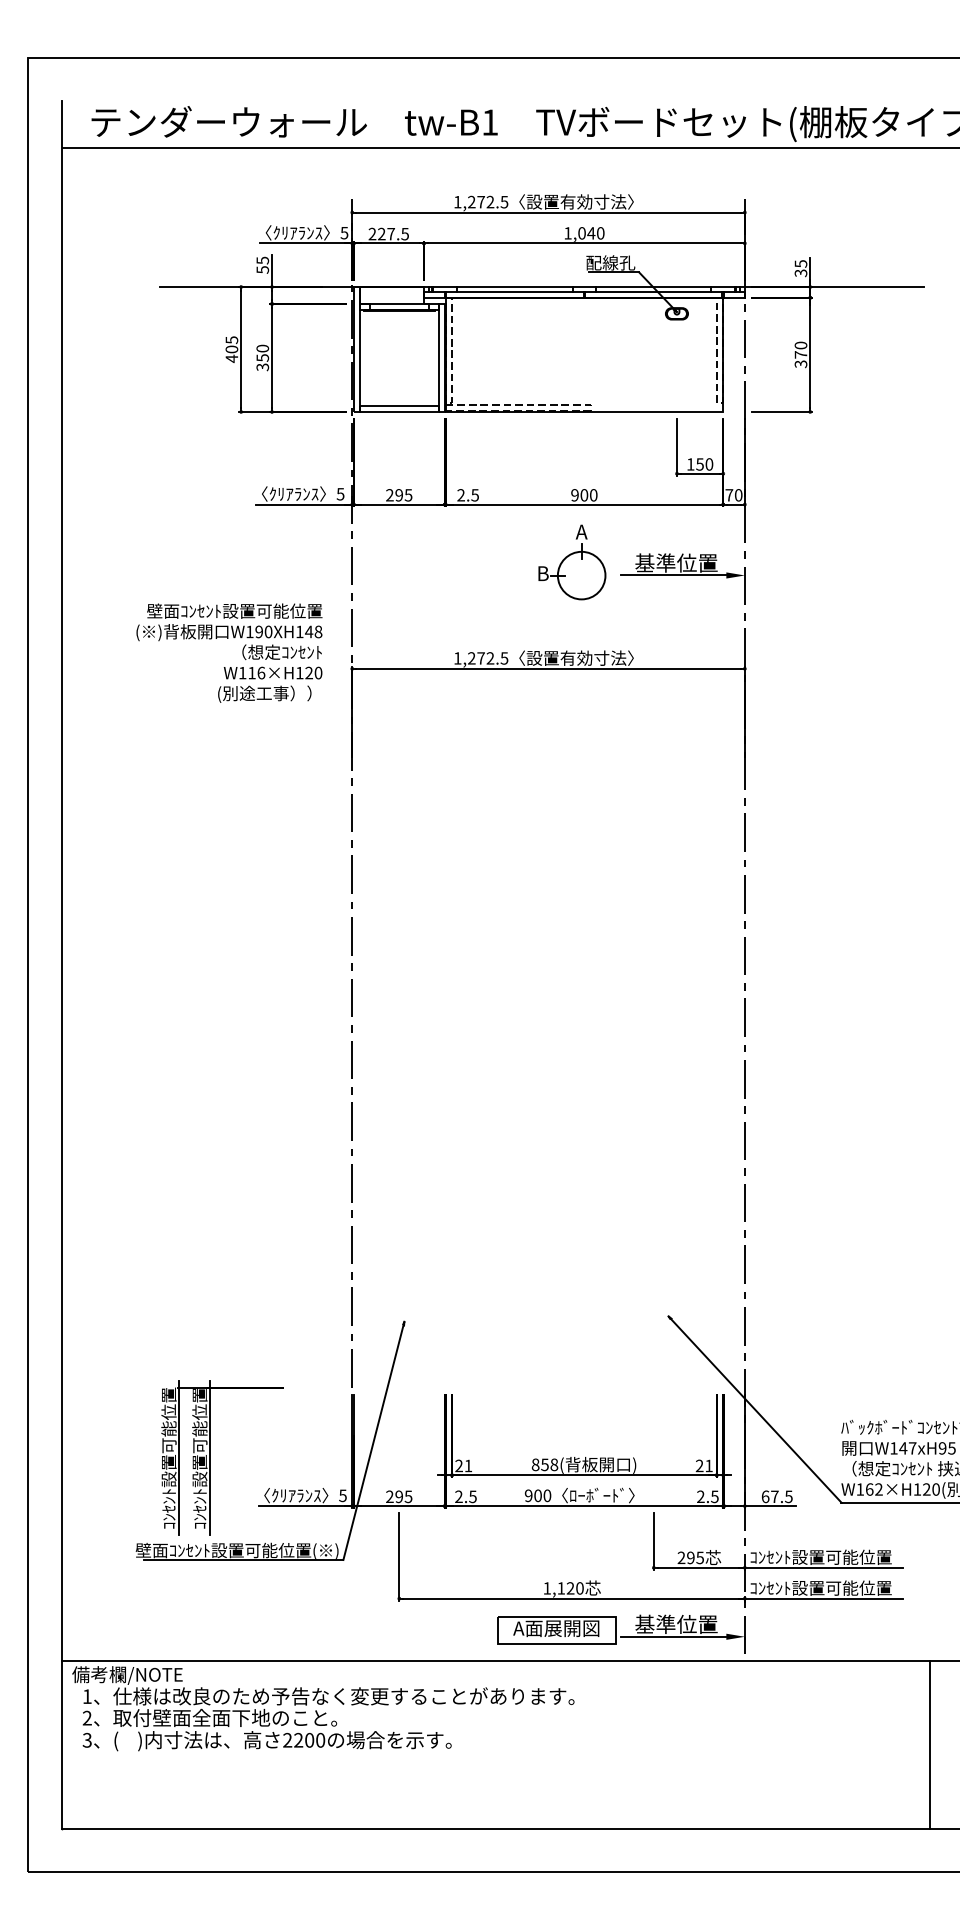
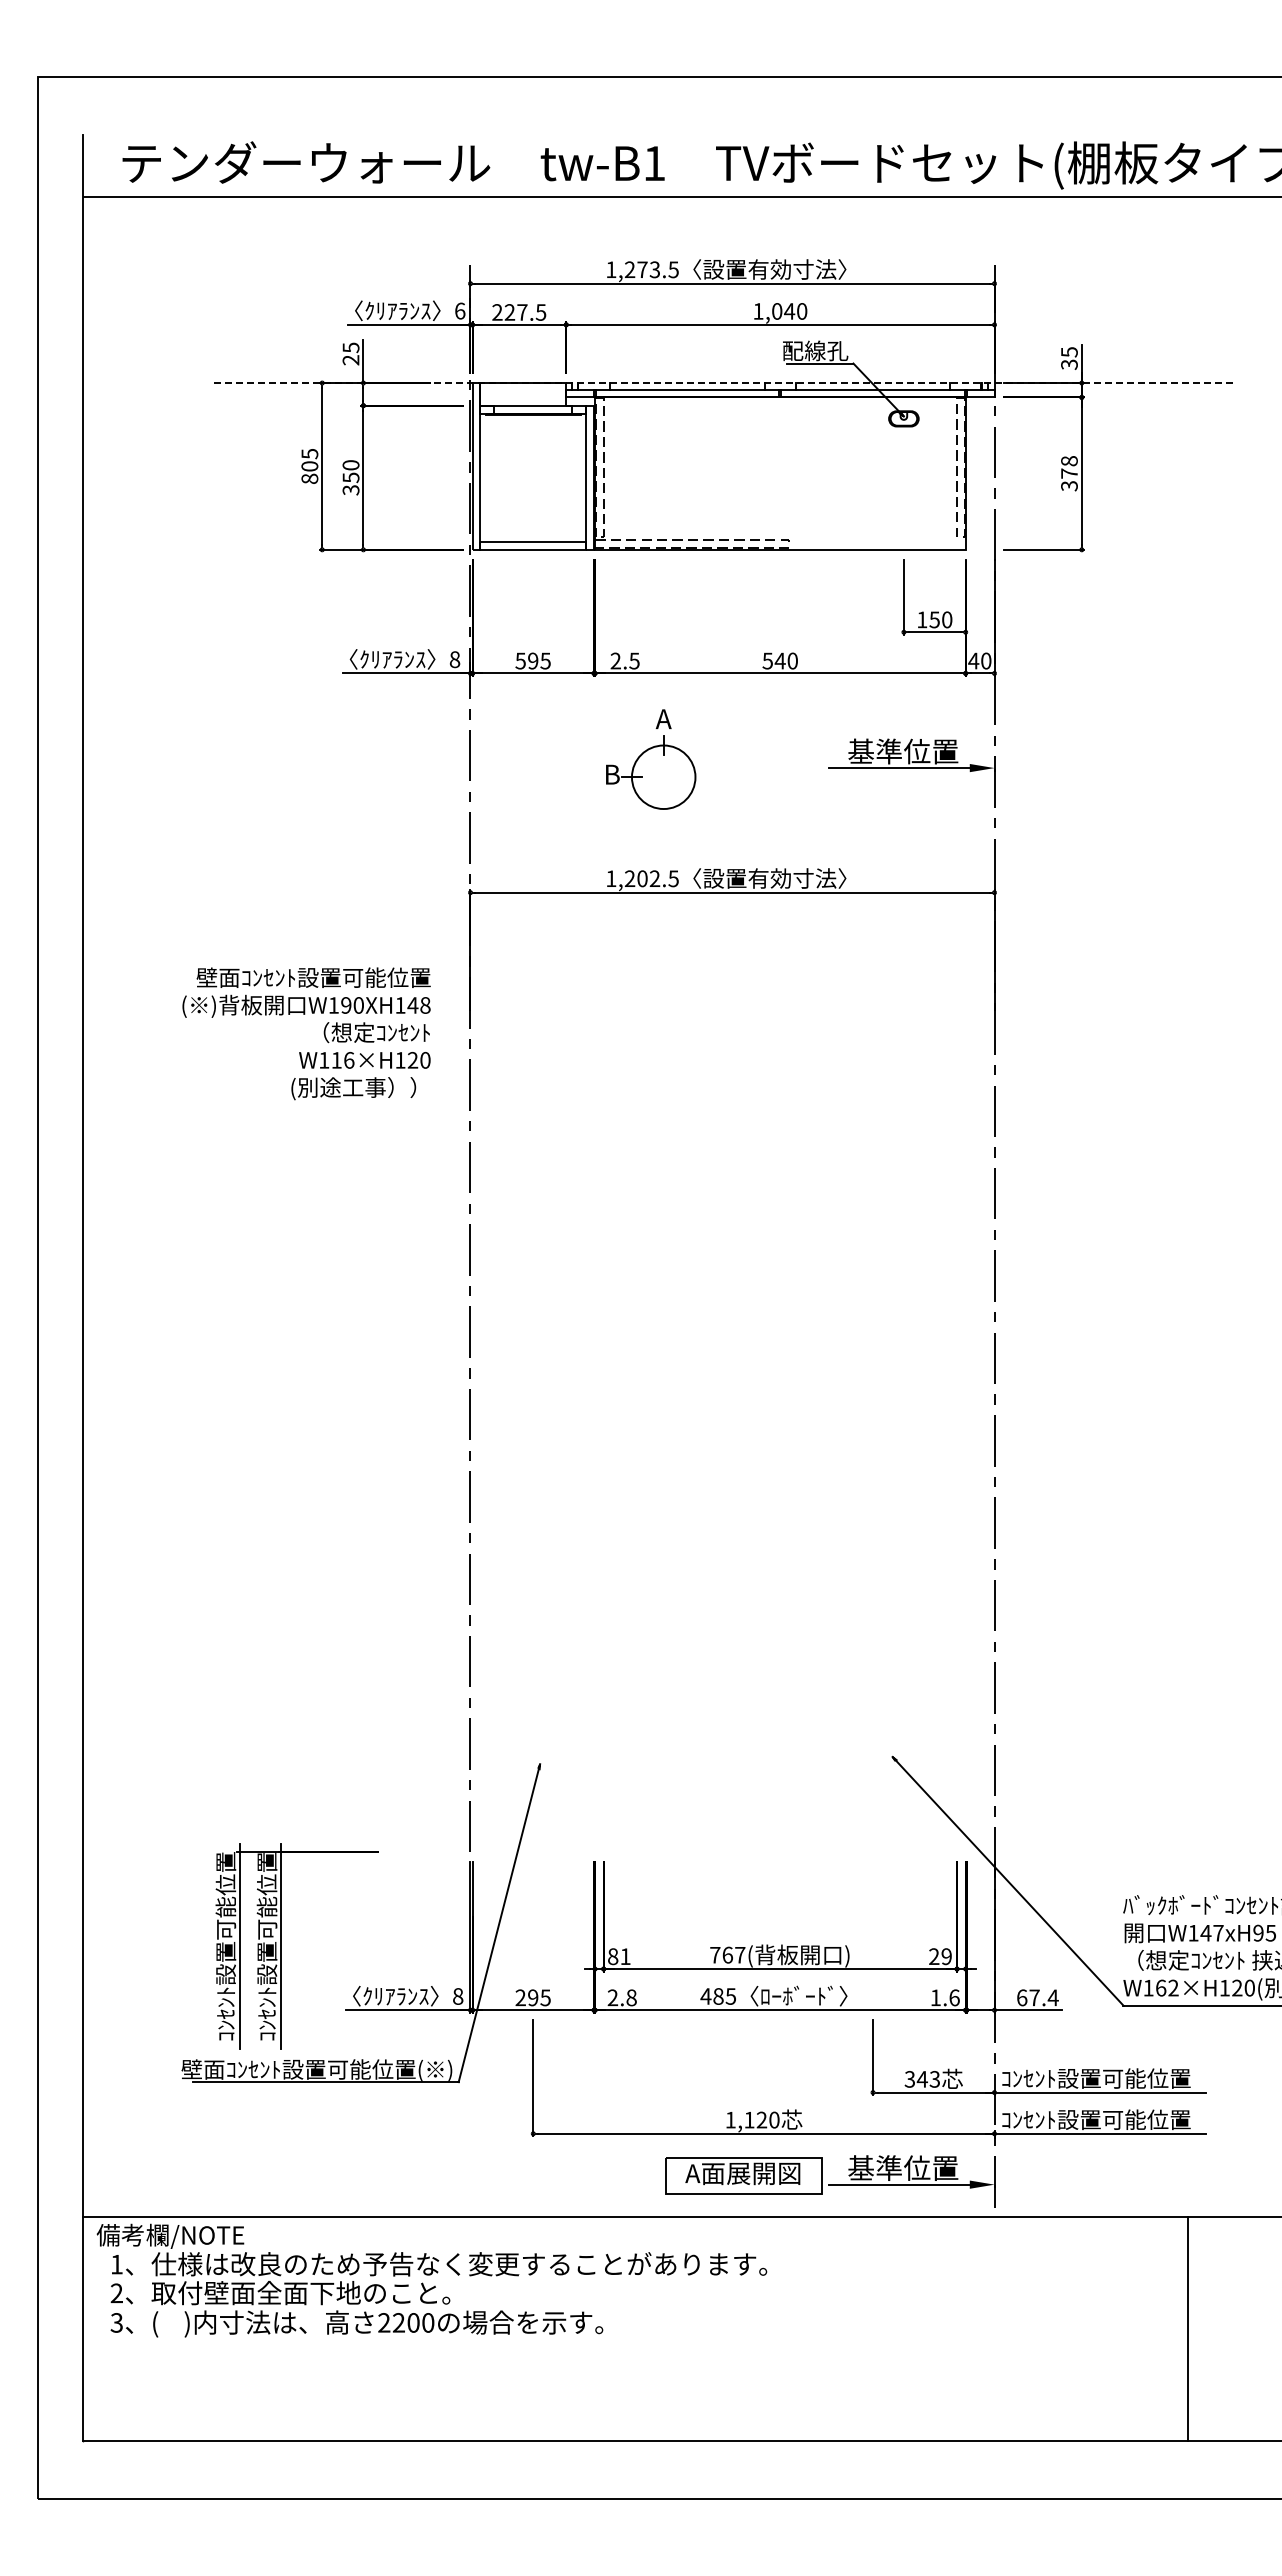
text: (490, 202) -> (654, 270), 1,272.5 -> 1,273.5
text: (344, 232) -> (459, 310), 5 -> 6
text: (262, 270) -> (350, 360), 55 -> 25
line: (542, 287) -> (724, 383), solid -> dashed
text: (801, 345) -> (1069, 461), 370 -> 378
text: (231, 358) -> (309, 478), 405 -> 805
text: (340, 494) -> (454, 659), 5 -> 8
text: (389, 494) -> (520, 660), 295 -> 595
text: (579, 494) -> (773, 660), 900 -> 540
text: (729, 494) -> (973, 660), 70 -> 40
part: (572, 562) -> (651, 759), moved
text: (229, 652) -> (306, 1033), moved
text: (481, 658) -> (642, 878), 1,272.5 -> 1,202.5
text: (544, 1464) -> (727, 1954), 858( -> 767(
text: (459, 1465) -> (613, 1956), 21 -> 81
text: (708, 1465) -> (946, 1956), 21 -> 29
text: (342, 1495) -> (457, 1996), 5 -> 8
text: (538, 1495) -> (718, 1996), 900 -> 485
text: (472, 1496) -> (631, 1997), 2.5 -> 2.8
text: (707, 1496) -> (944, 1997), 2.5 -> 1.6
text: (788, 1496) -> (1052, 1997), 67.5 -> 67.4
text: (690, 1557) -> (921, 2079), 295 -> 343
line: (929, 1744) -> (1187, 2328), moved

